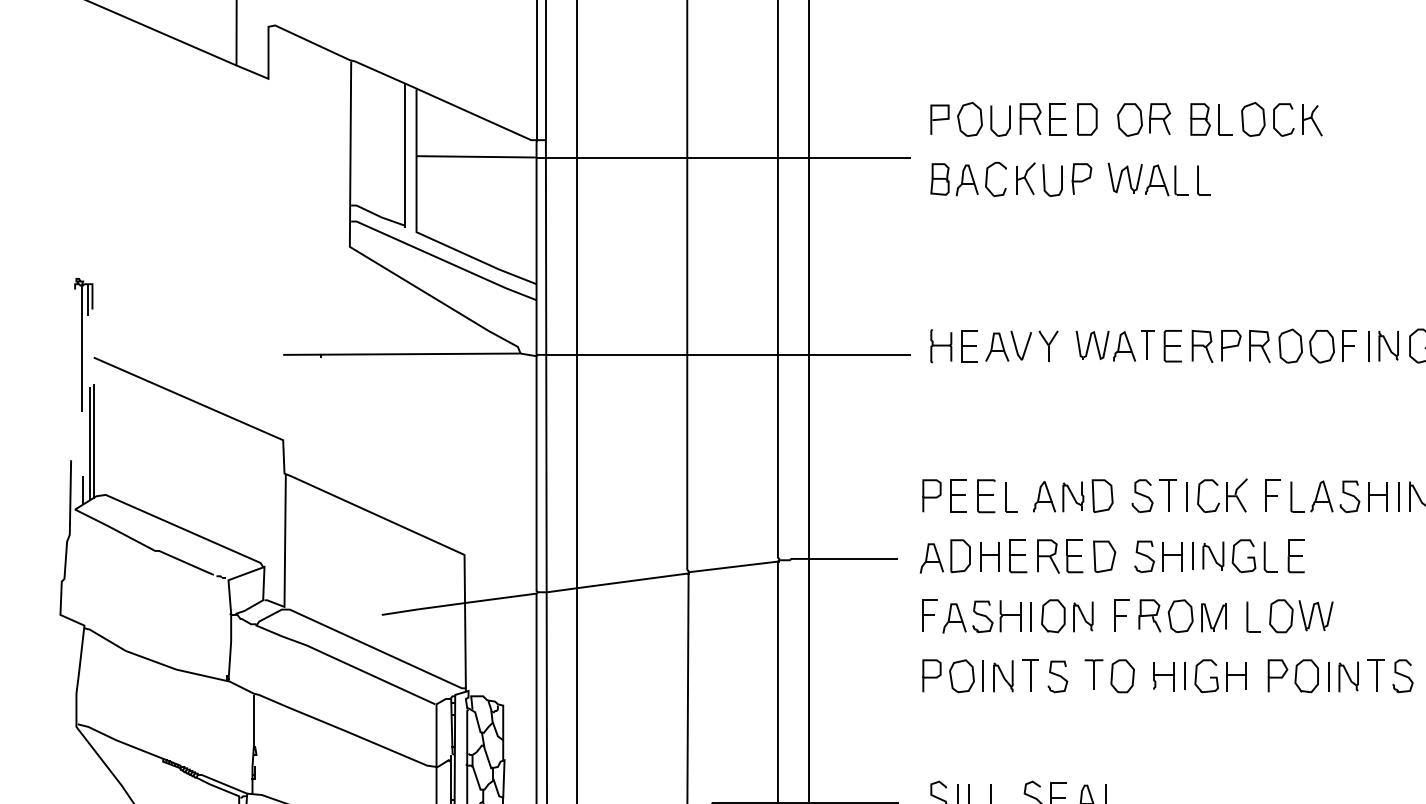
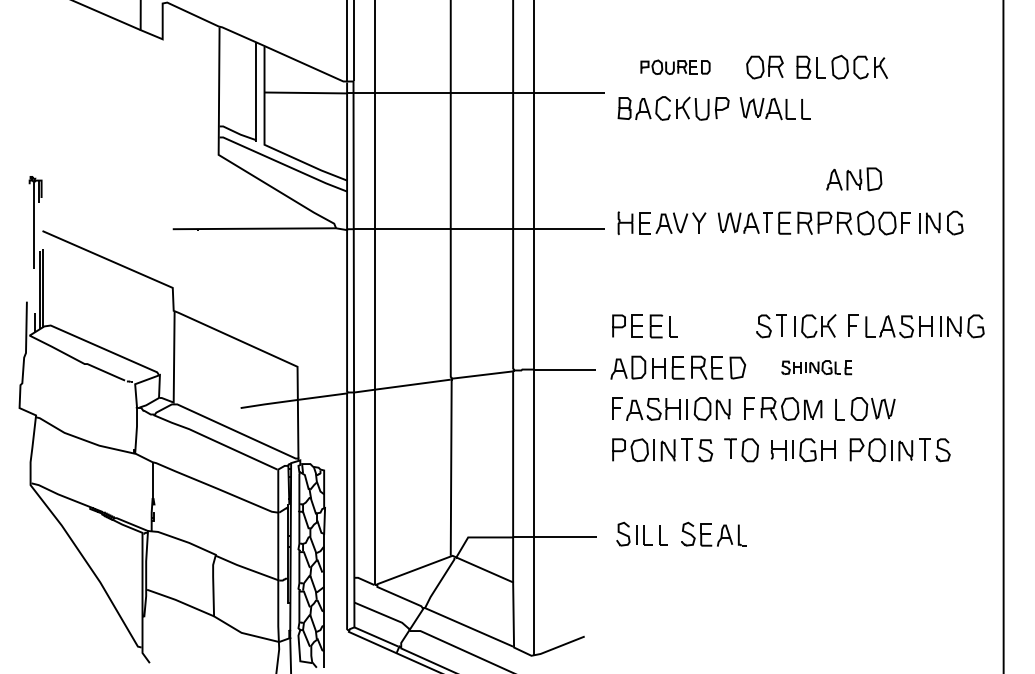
part: (1013, 119) -> (675, 67), size x0.6
part: (1073, 496) -> (854, 179), moved
part: (1218, 555) -> (816, 367), size x0.6

